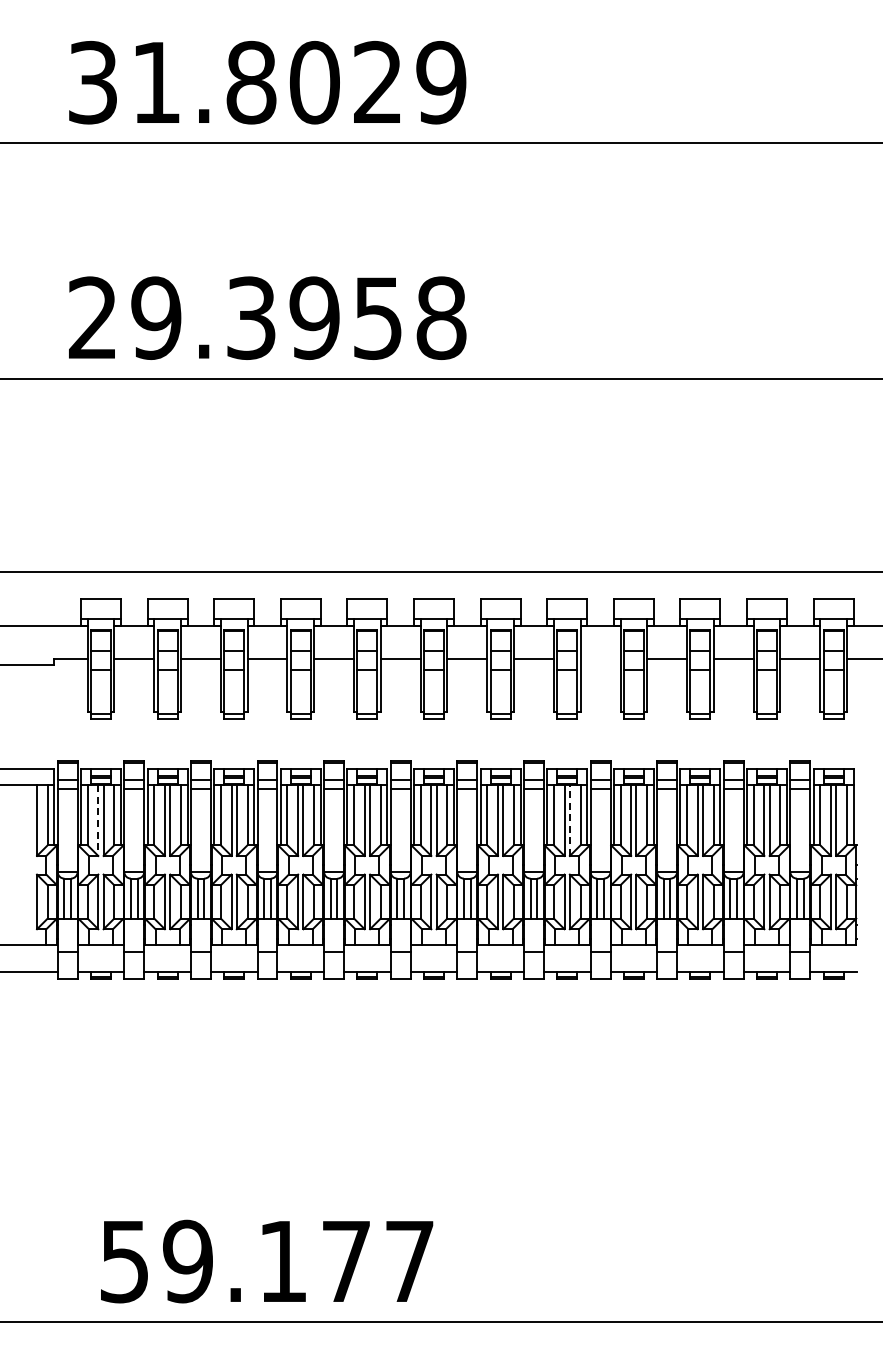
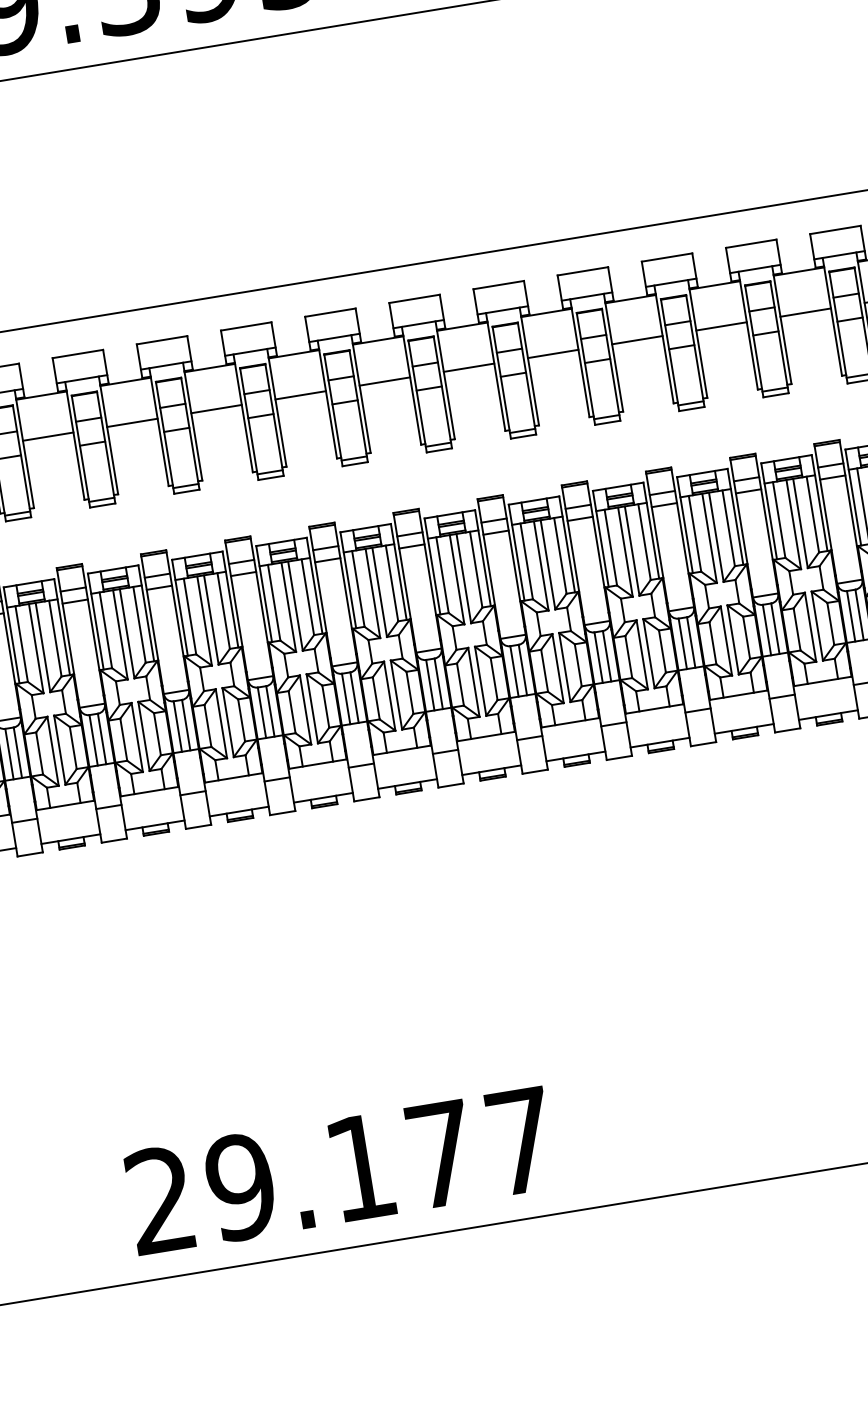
line: (600, 658) -> (637, 339), added
line: (569, 820) -> (631, 550), dashed -> solid
line: (98, 821) -> (36, 649), dashed -> solid
text: (123, 1261) -> (159, 1200), 59.177 -> 29.177

